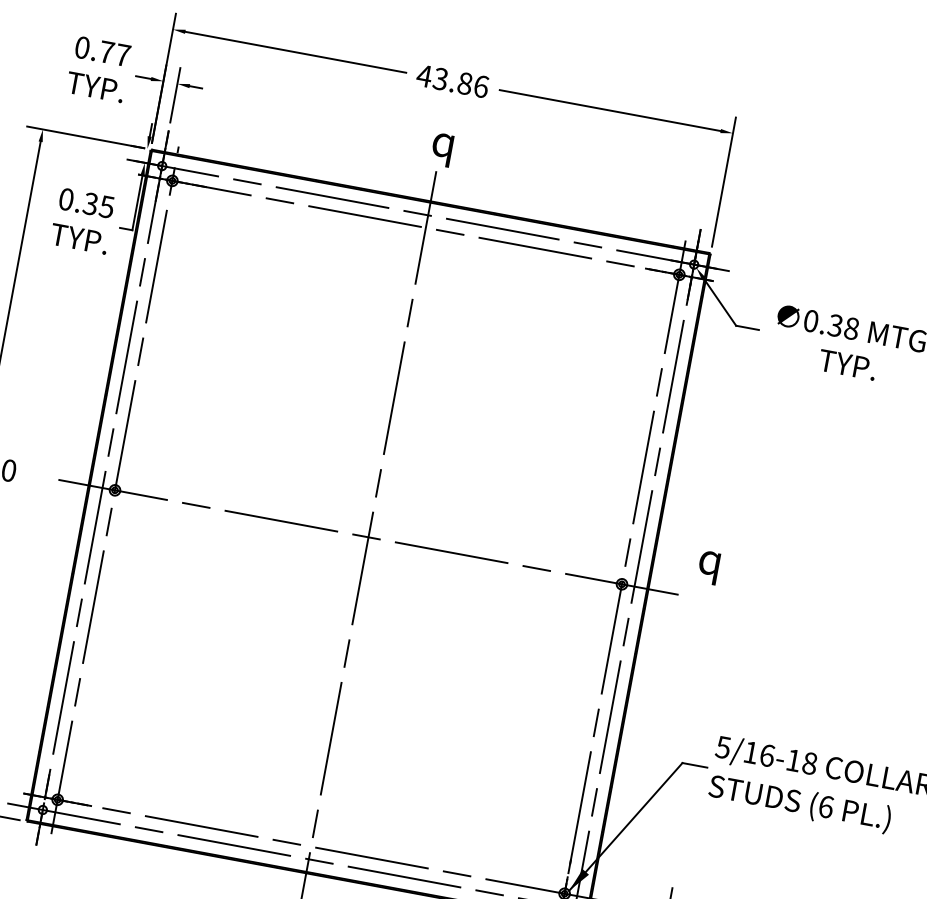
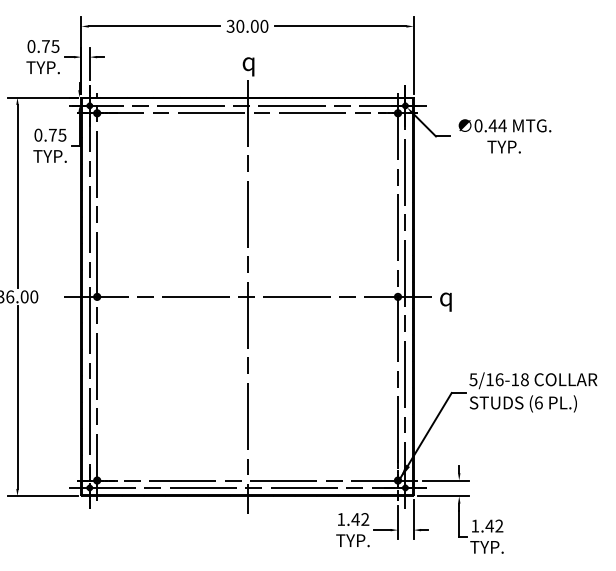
text: (122, 55) -> (55, 46), 0.77 -> 0.75
text: (453, 79) -> (247, 25), 43.86 -> 30.00
text: (90, 202) -> (52, 134), 0.35 -> 0.75
text: (843, 326) -> (497, 125), 0.38 -> 0.44
text: (708, 566) -> (445, 301), moved

